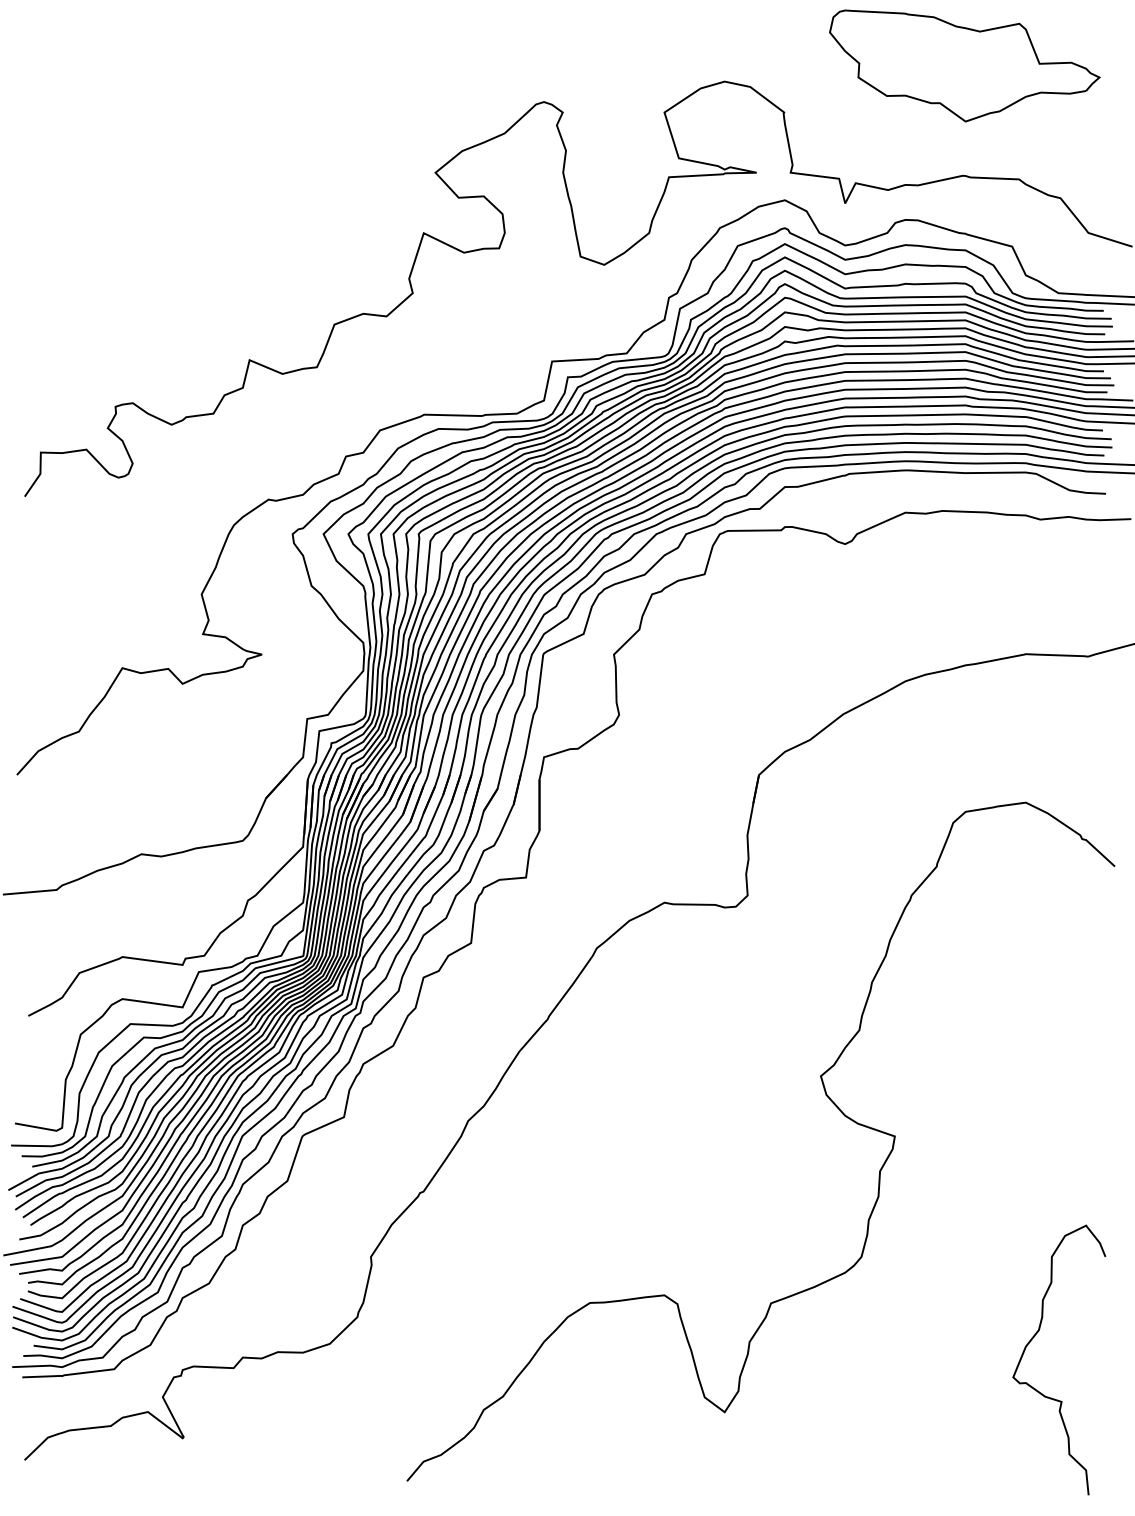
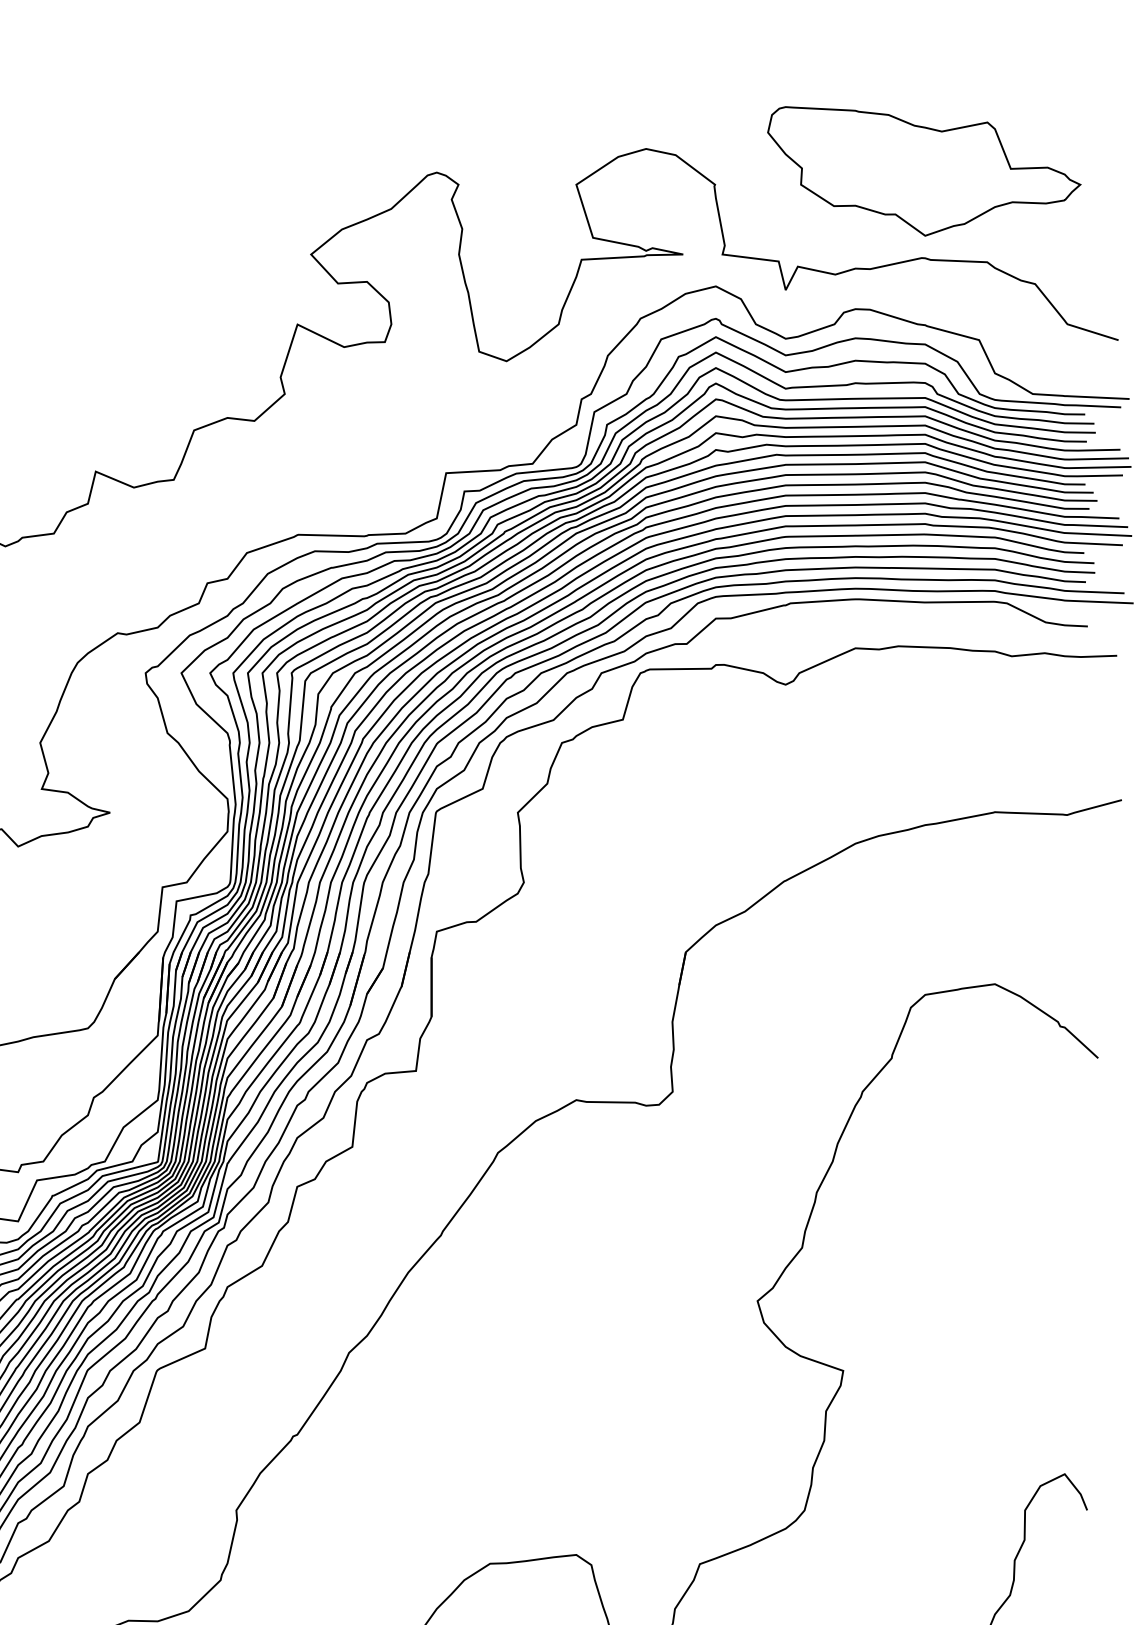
part: (964, 65) -> (923, 170), moved

